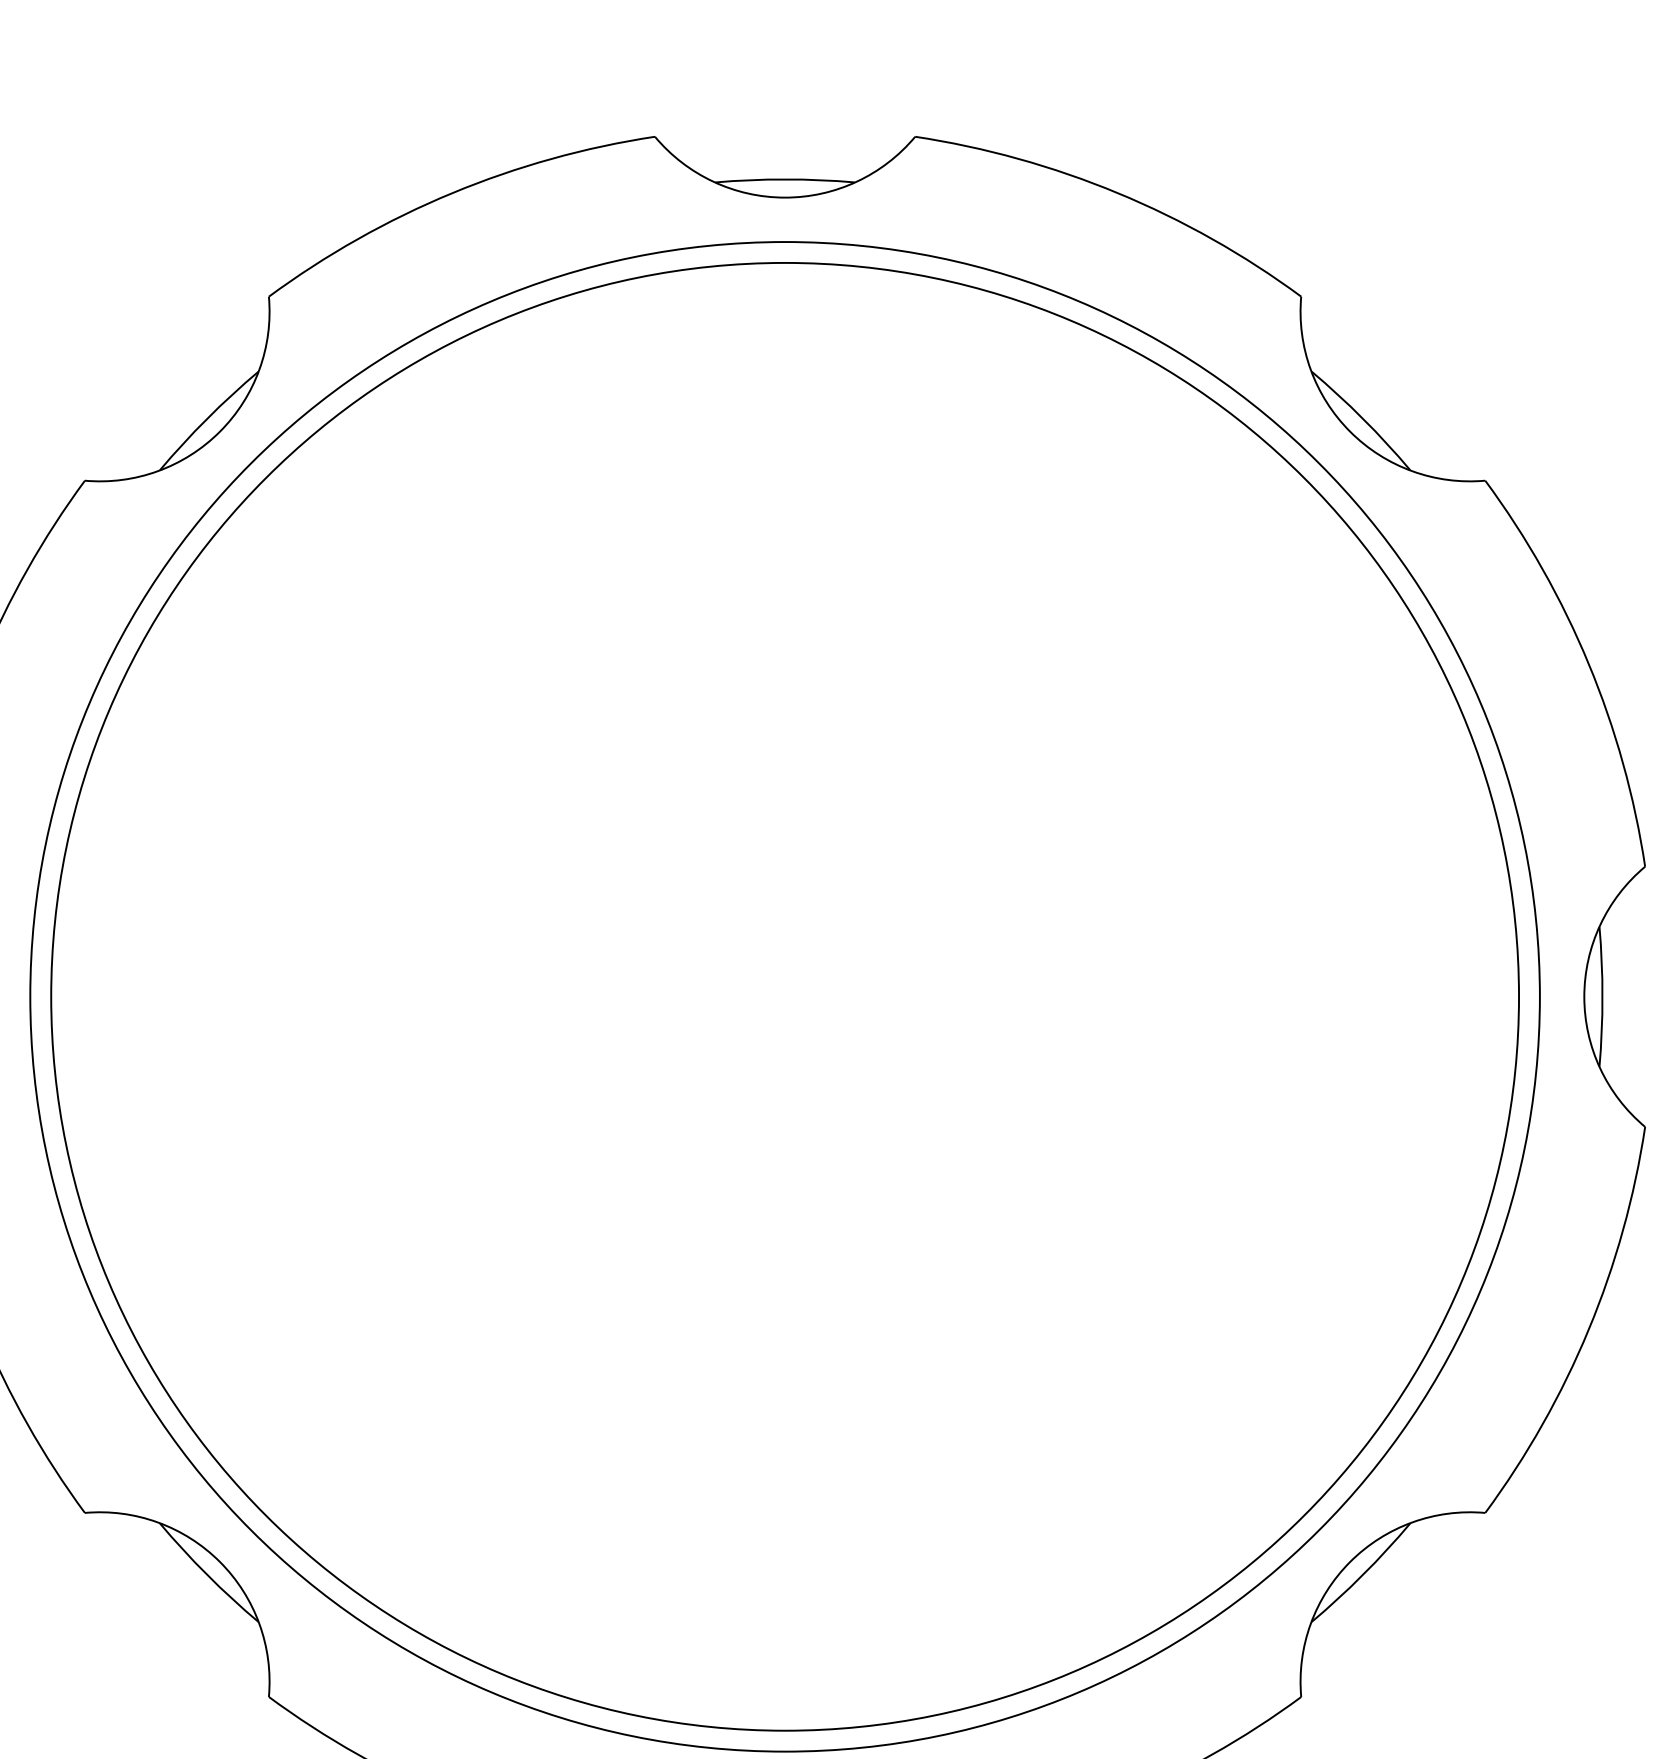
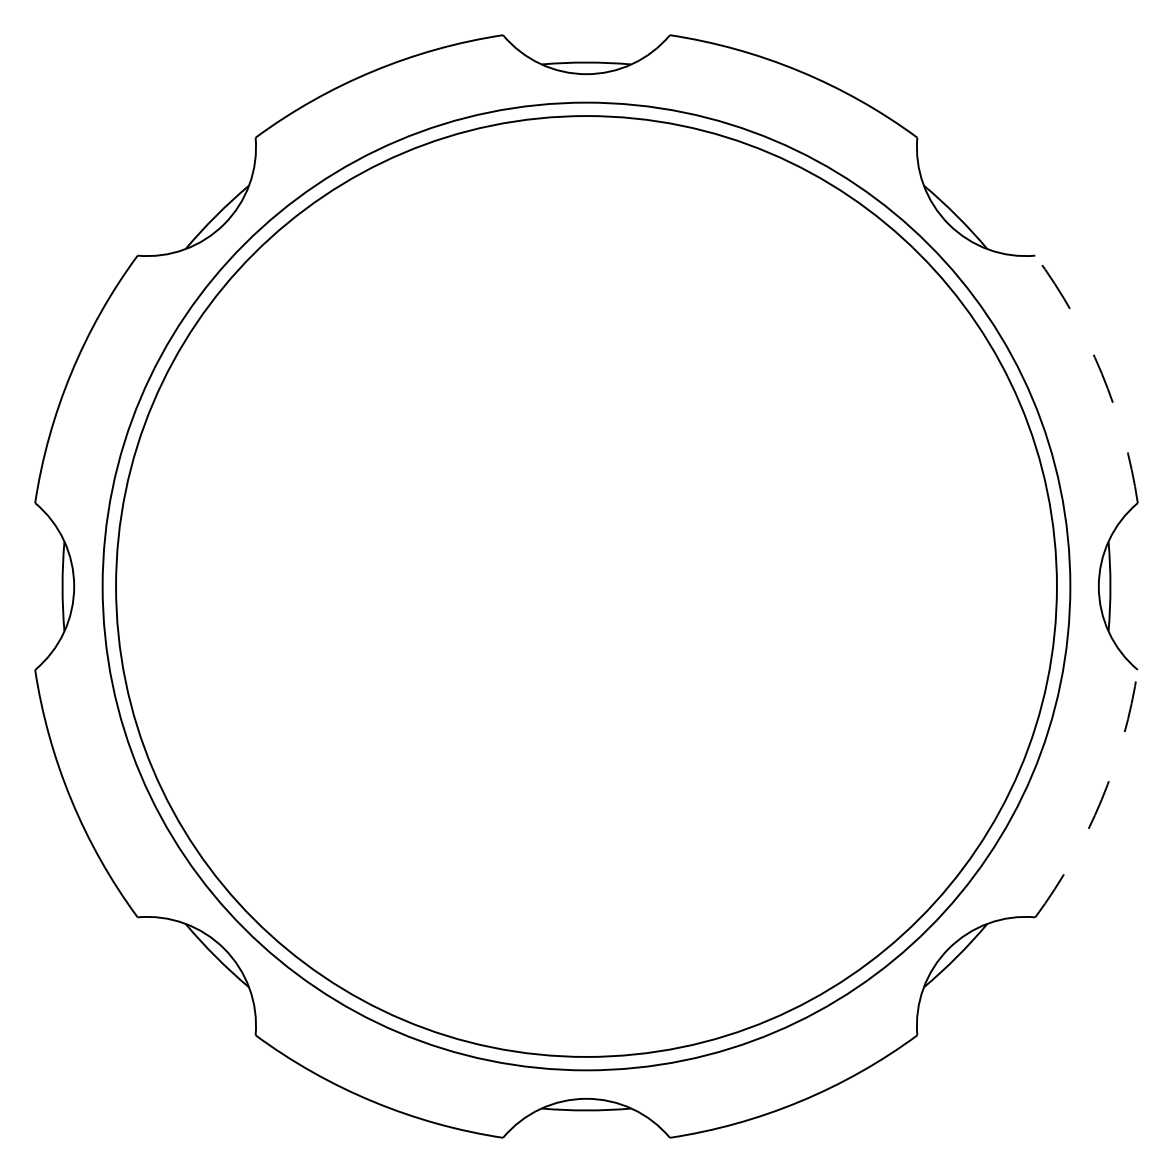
arc: (1588, 664) -> (1101, 373), solid -> dashed
arc: (1588, 1329) -> (1101, 799), solid -> dashed

